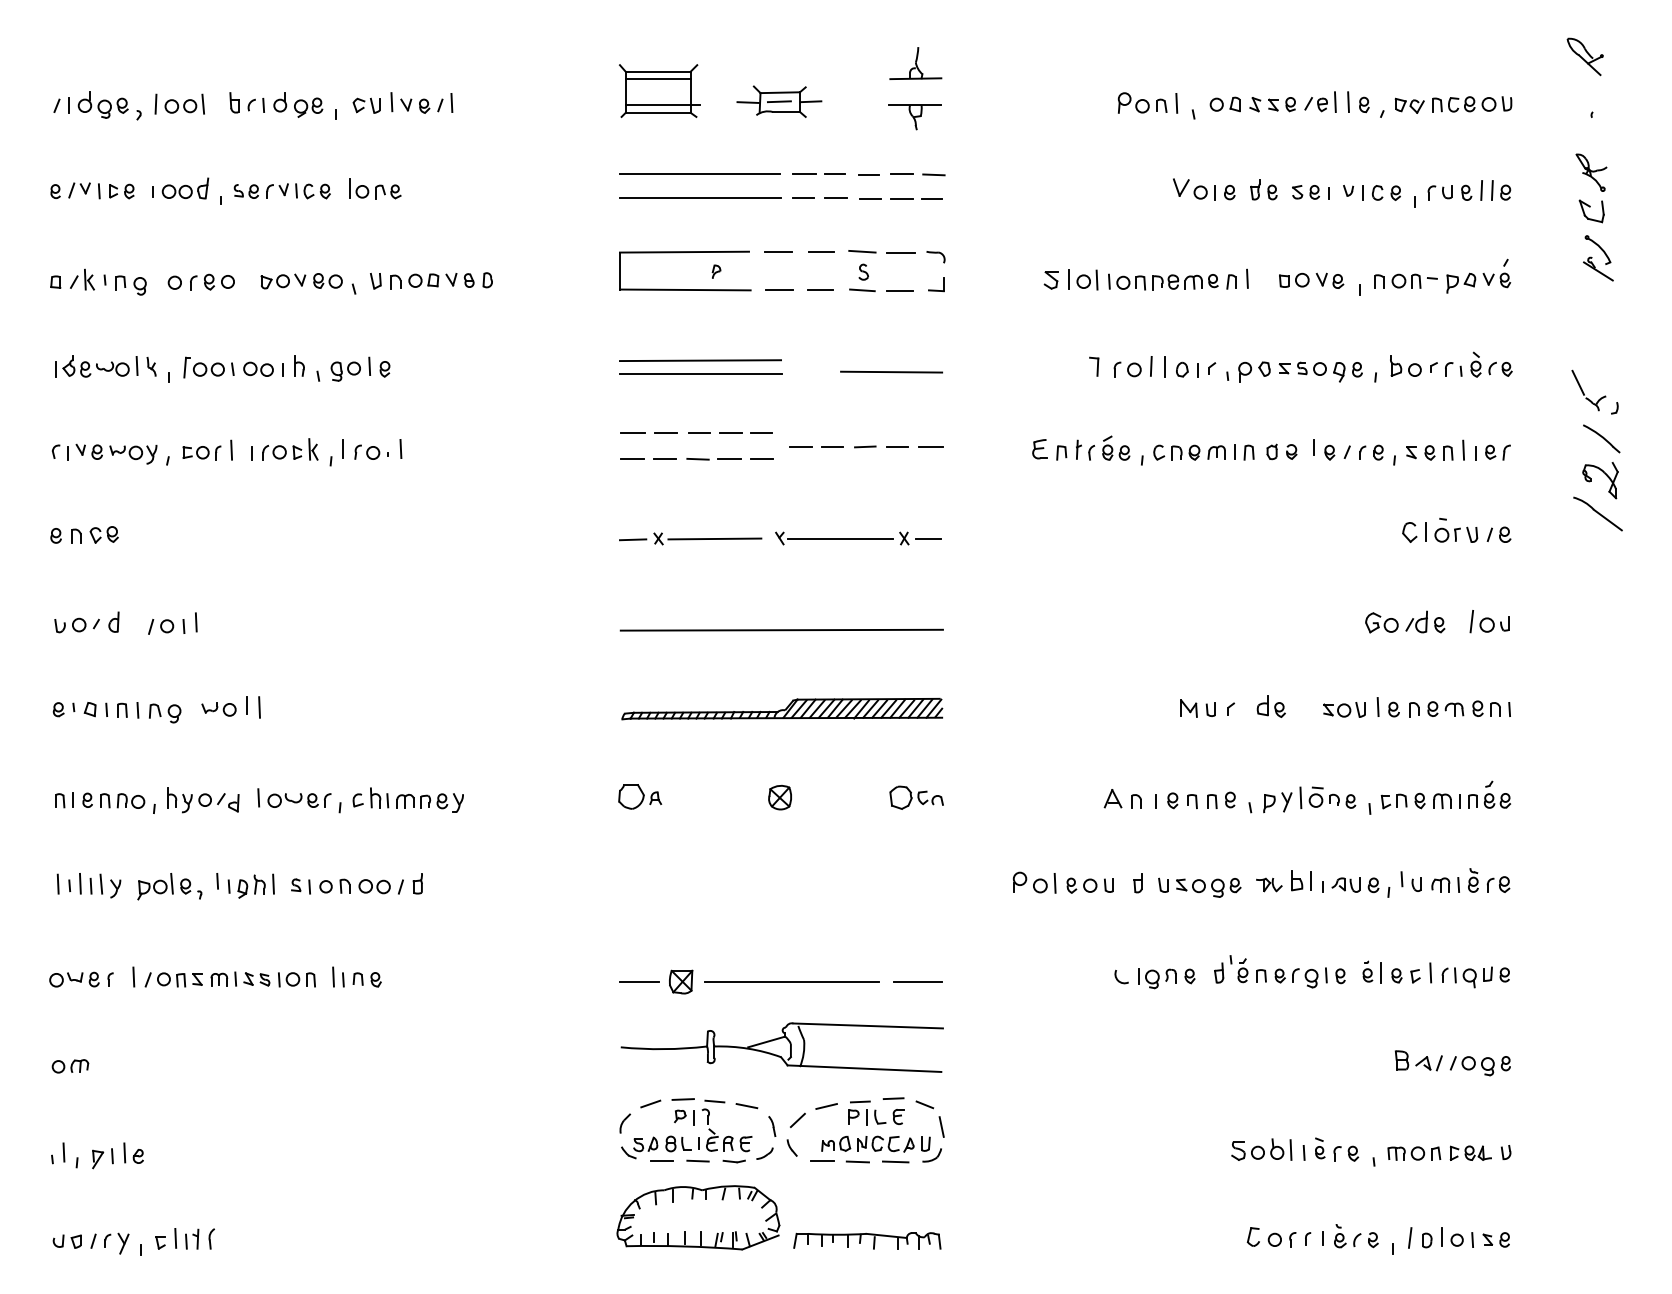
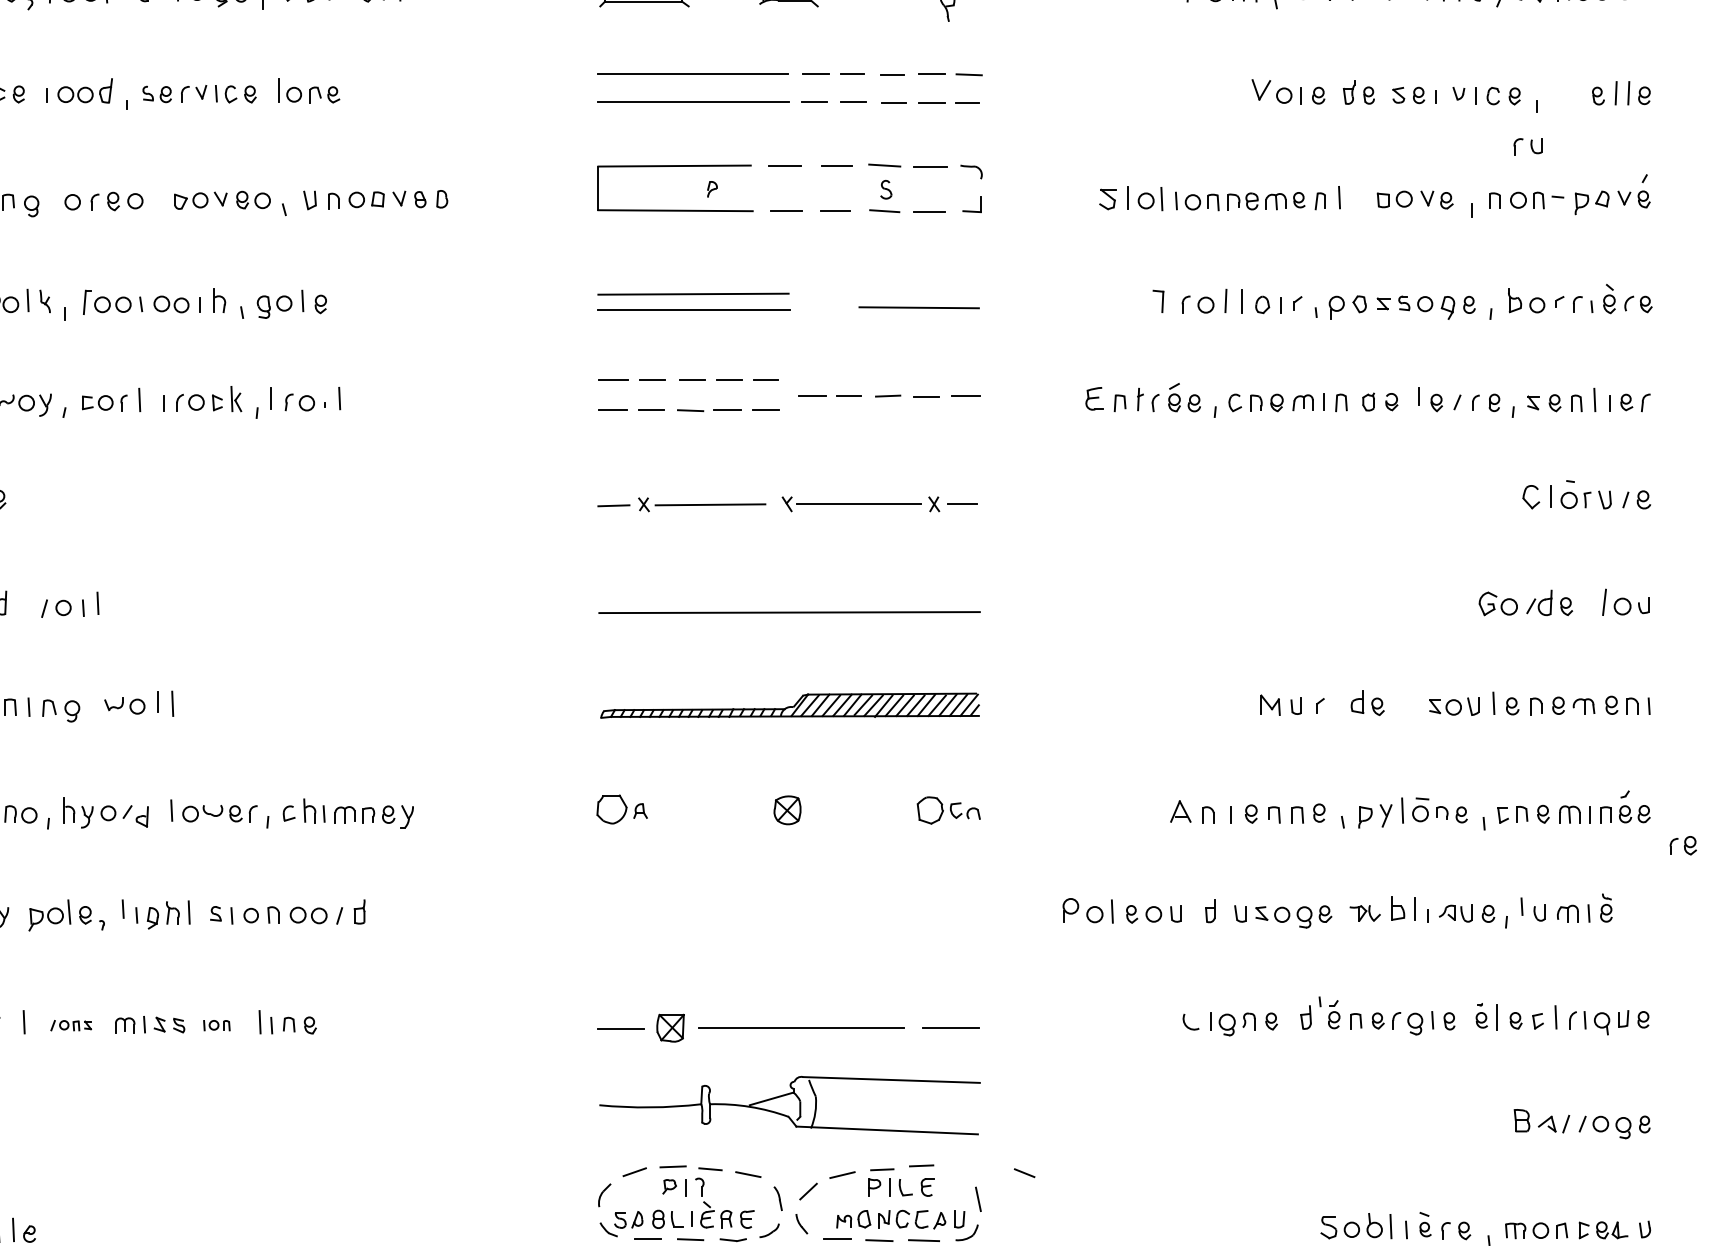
part: (1439, 192) -> (1527, 146), moved
part: (1498, 884) -> (1683, 845), moved
part: (173, 979) -> (71, 1025), size x0.6
part: (296, 979) -> (216, 1025), size x0.6
line: (924, 1104) -> (1024, 1172), moved

